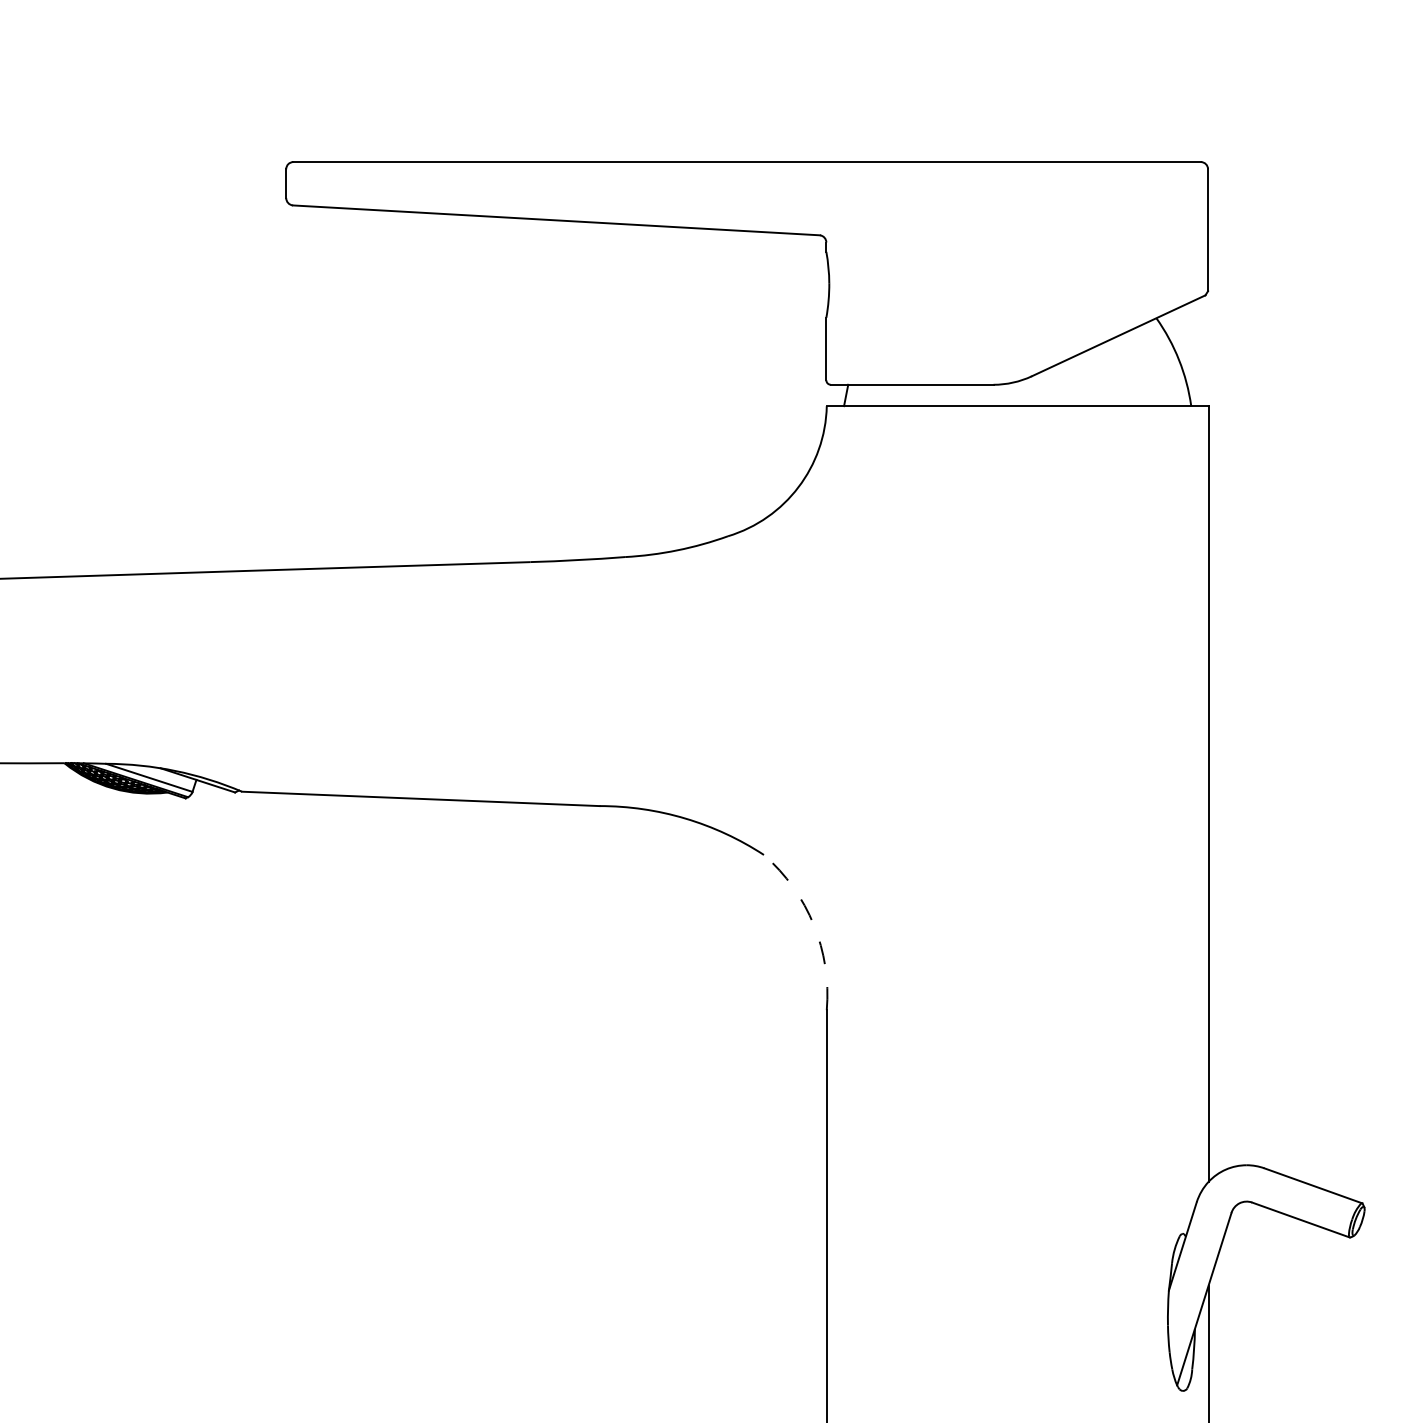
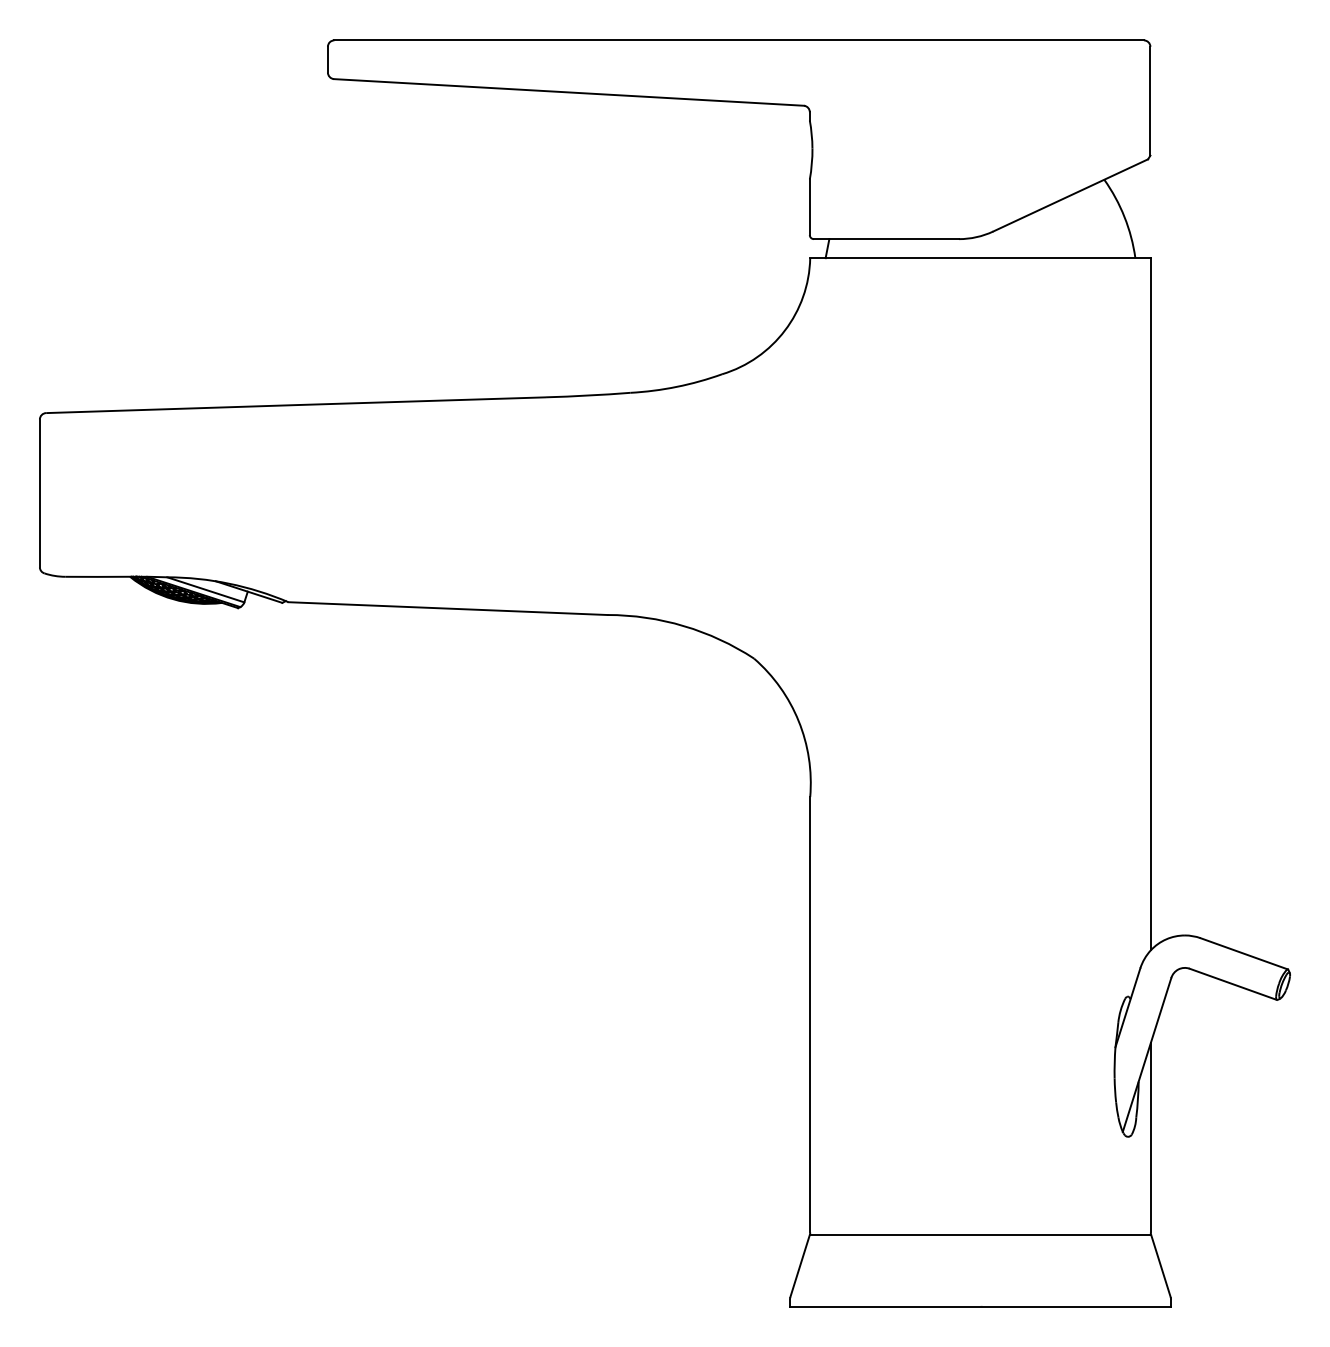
arc: (813, 925) -> (798, 721), dashed -> solid

